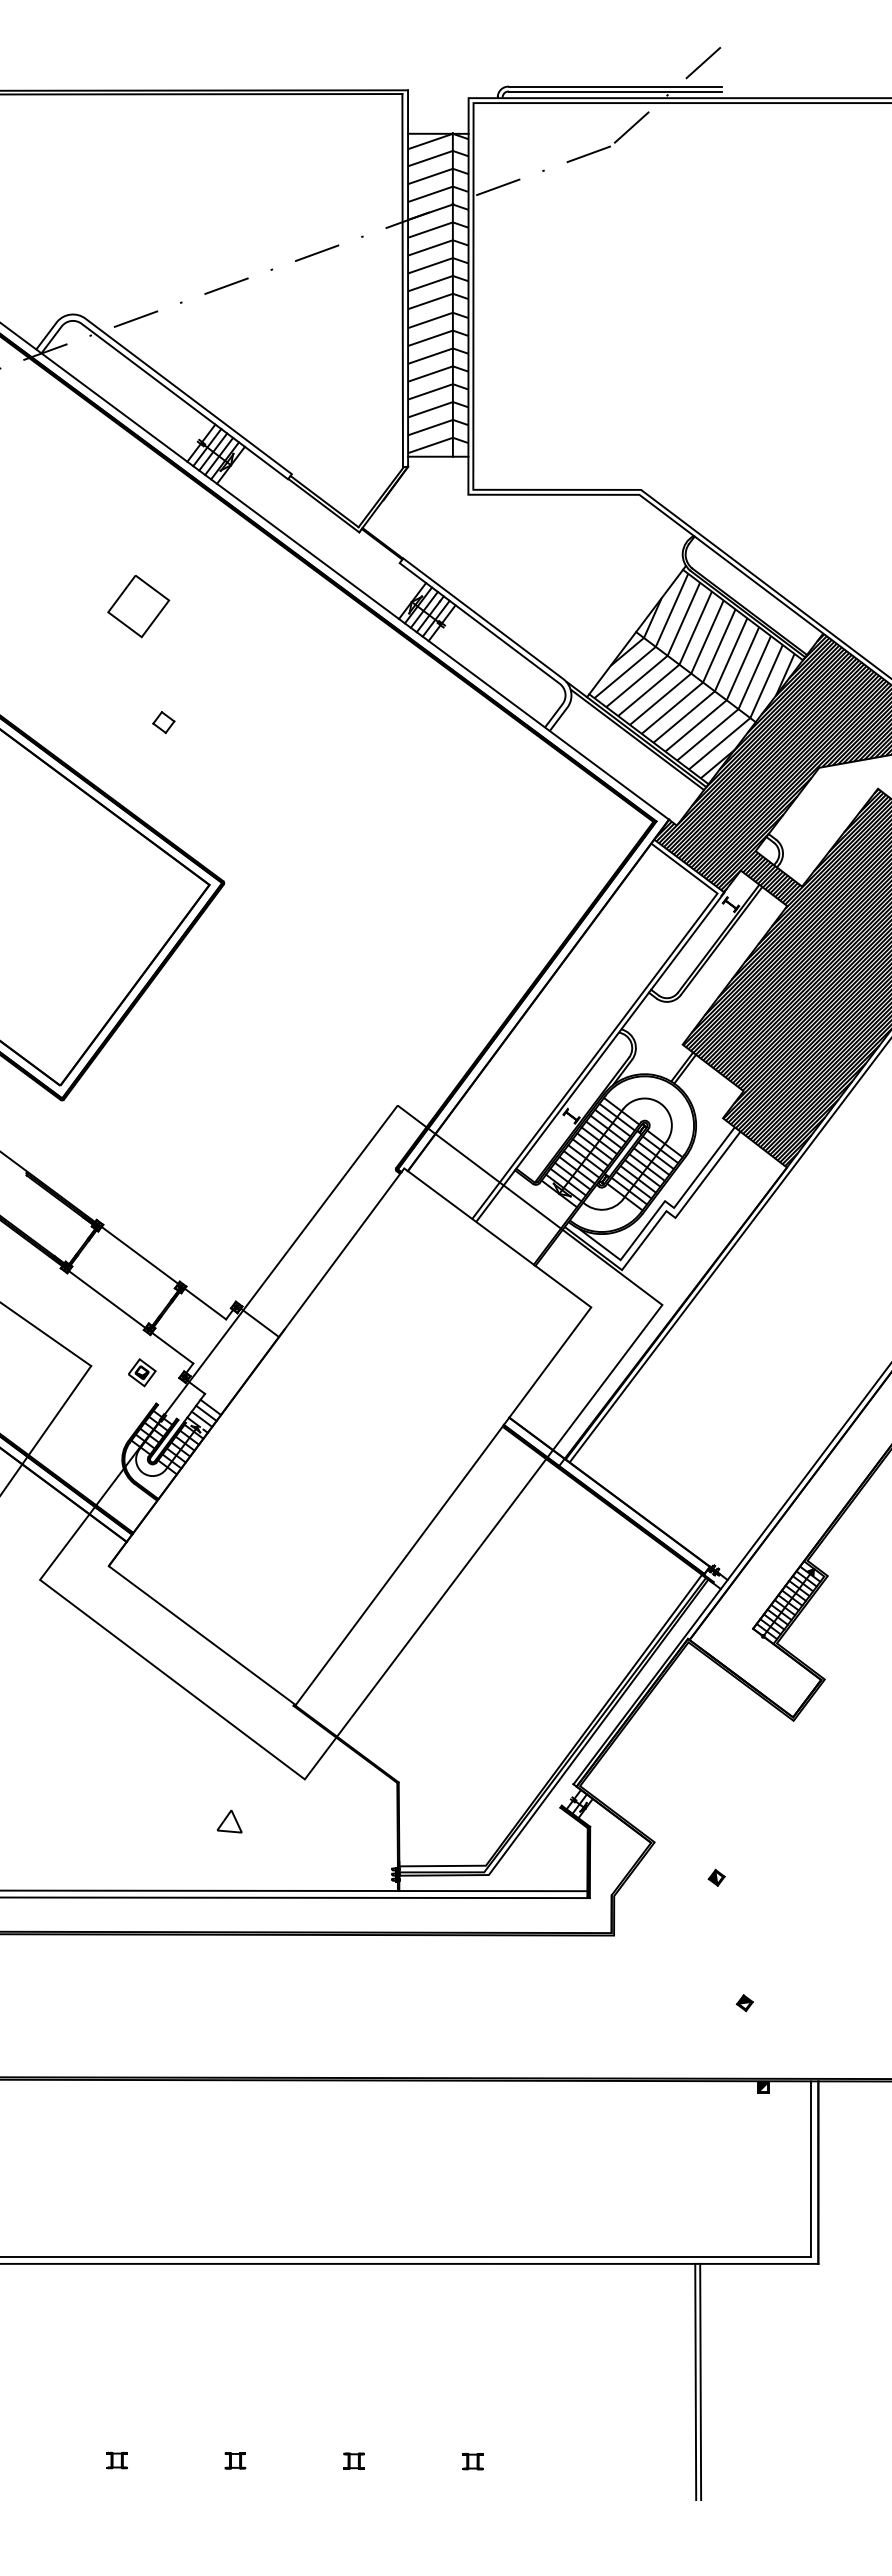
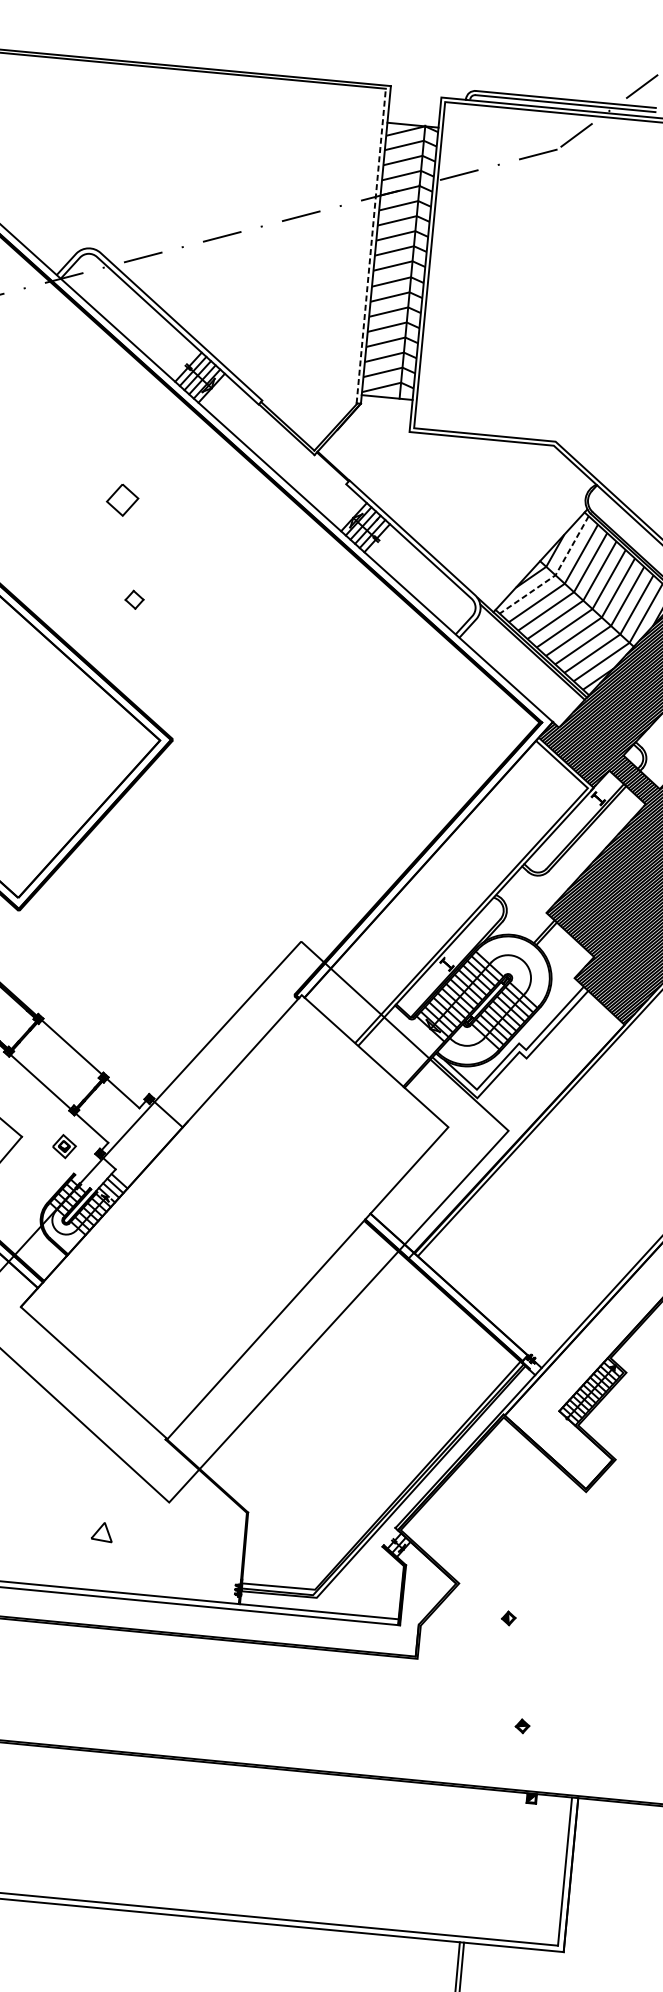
line: (402, 280) -> (371, 246), solid -> dashed
part: (138, 606) -> (122, 499), size x0.6
line: (655, 646) -> (555, 574), solid -> dashed

